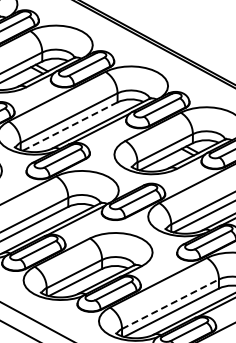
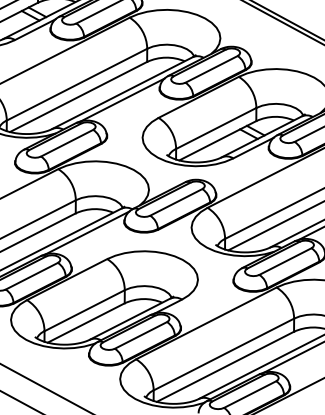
line: (69, 126) -> (77, 96), dashed -> solid
line: (170, 303) -> (223, 353), dashed -> solid

